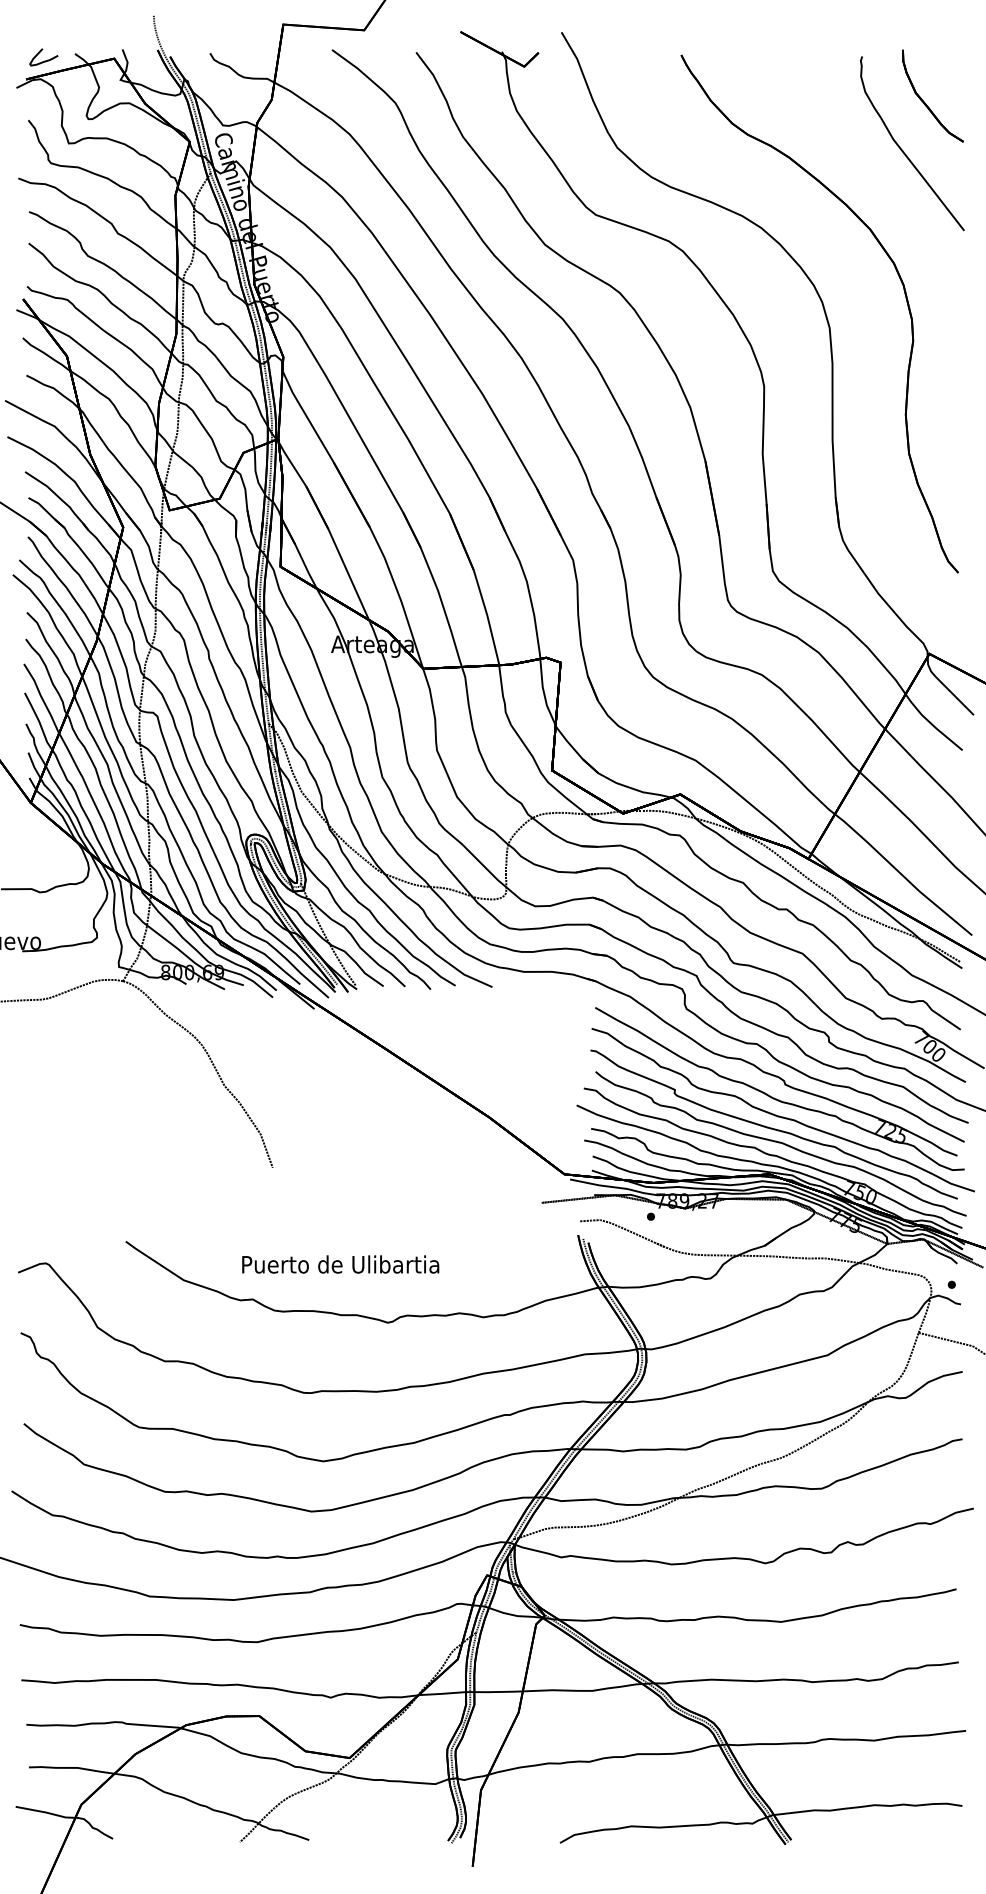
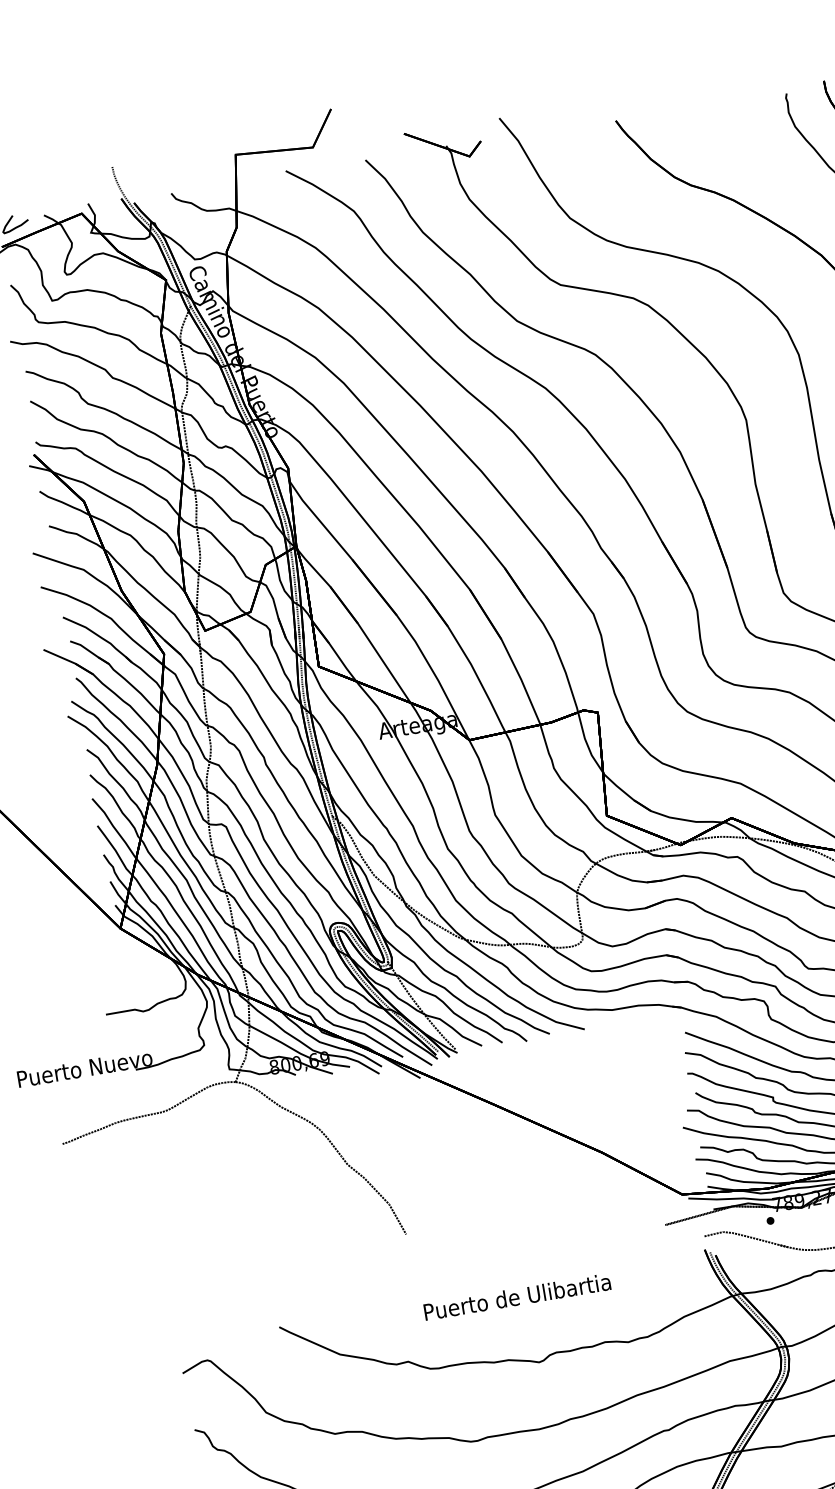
text: (340, 1264) -> (517, 1296), moved

